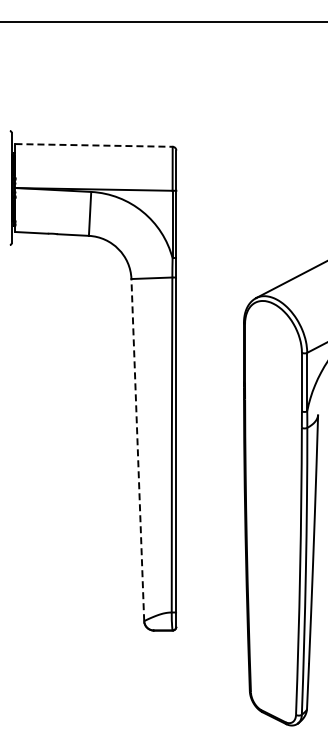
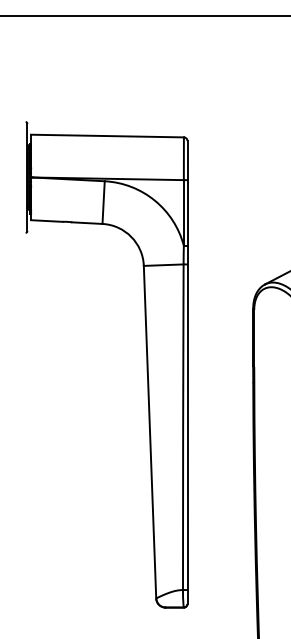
line: (94, 145) -> (107, 136), dashed -> solid
line: (137, 449) -> (149, 431), dashed -> solid

